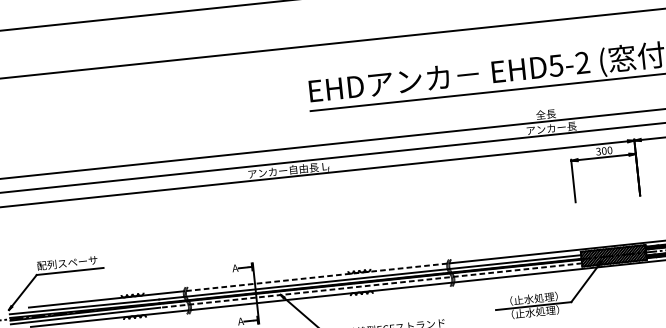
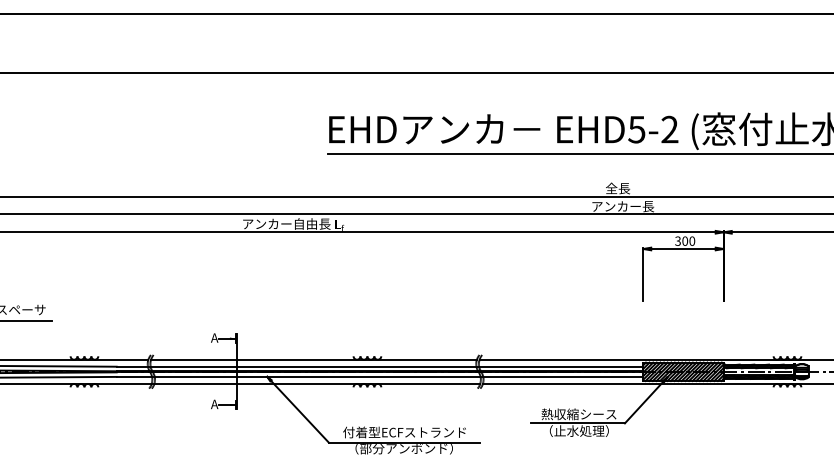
line: (316, 277) -> (313, 359), dashed -> solid
line: (370, 285) -> (379, 376), dashed -> solid
text: (533, 298) -> (578, 414), （止水処理） -> 熱収縮シース

